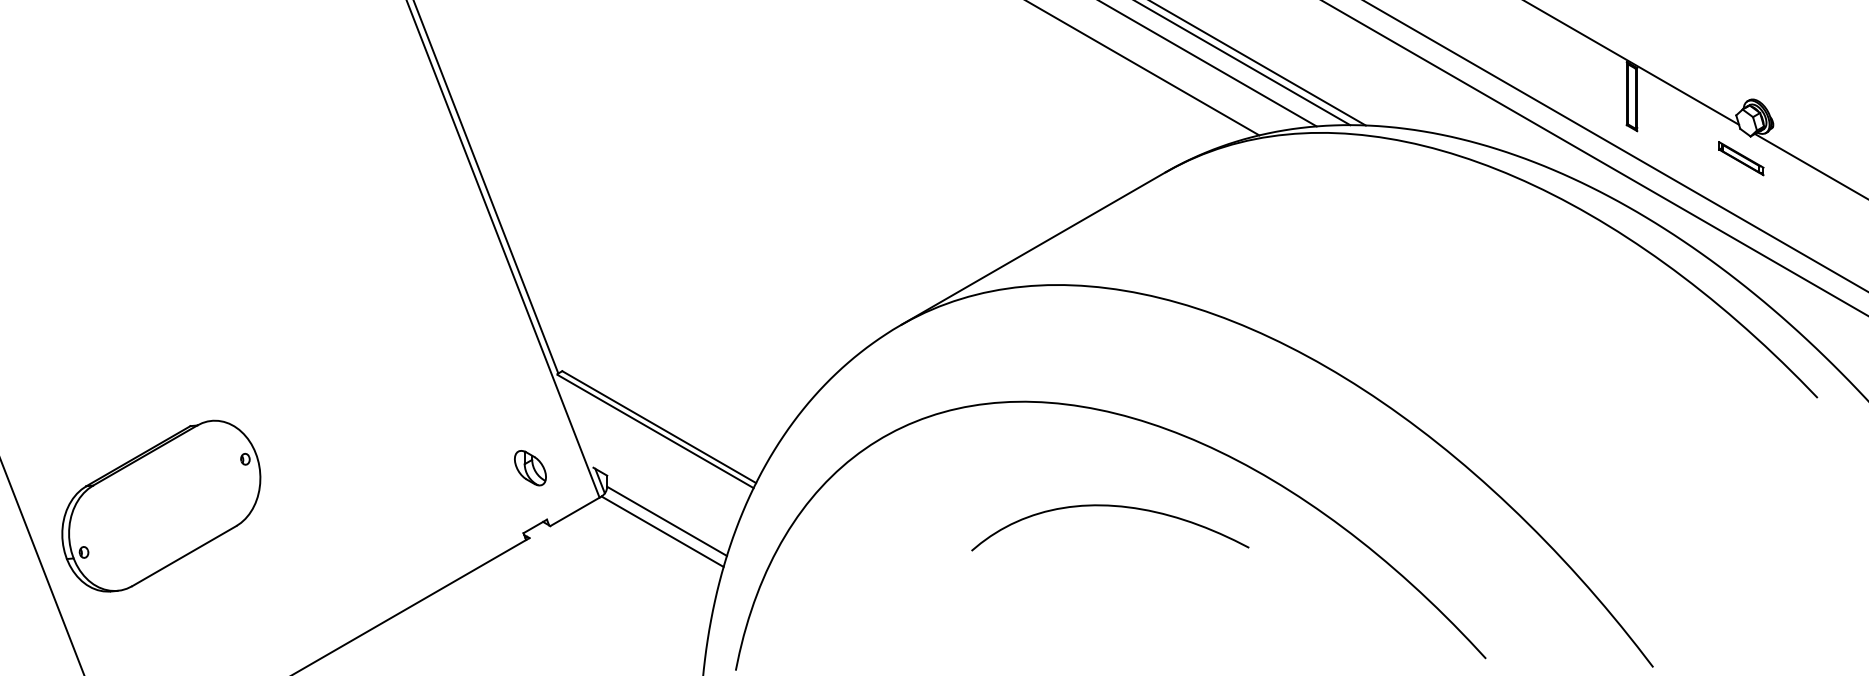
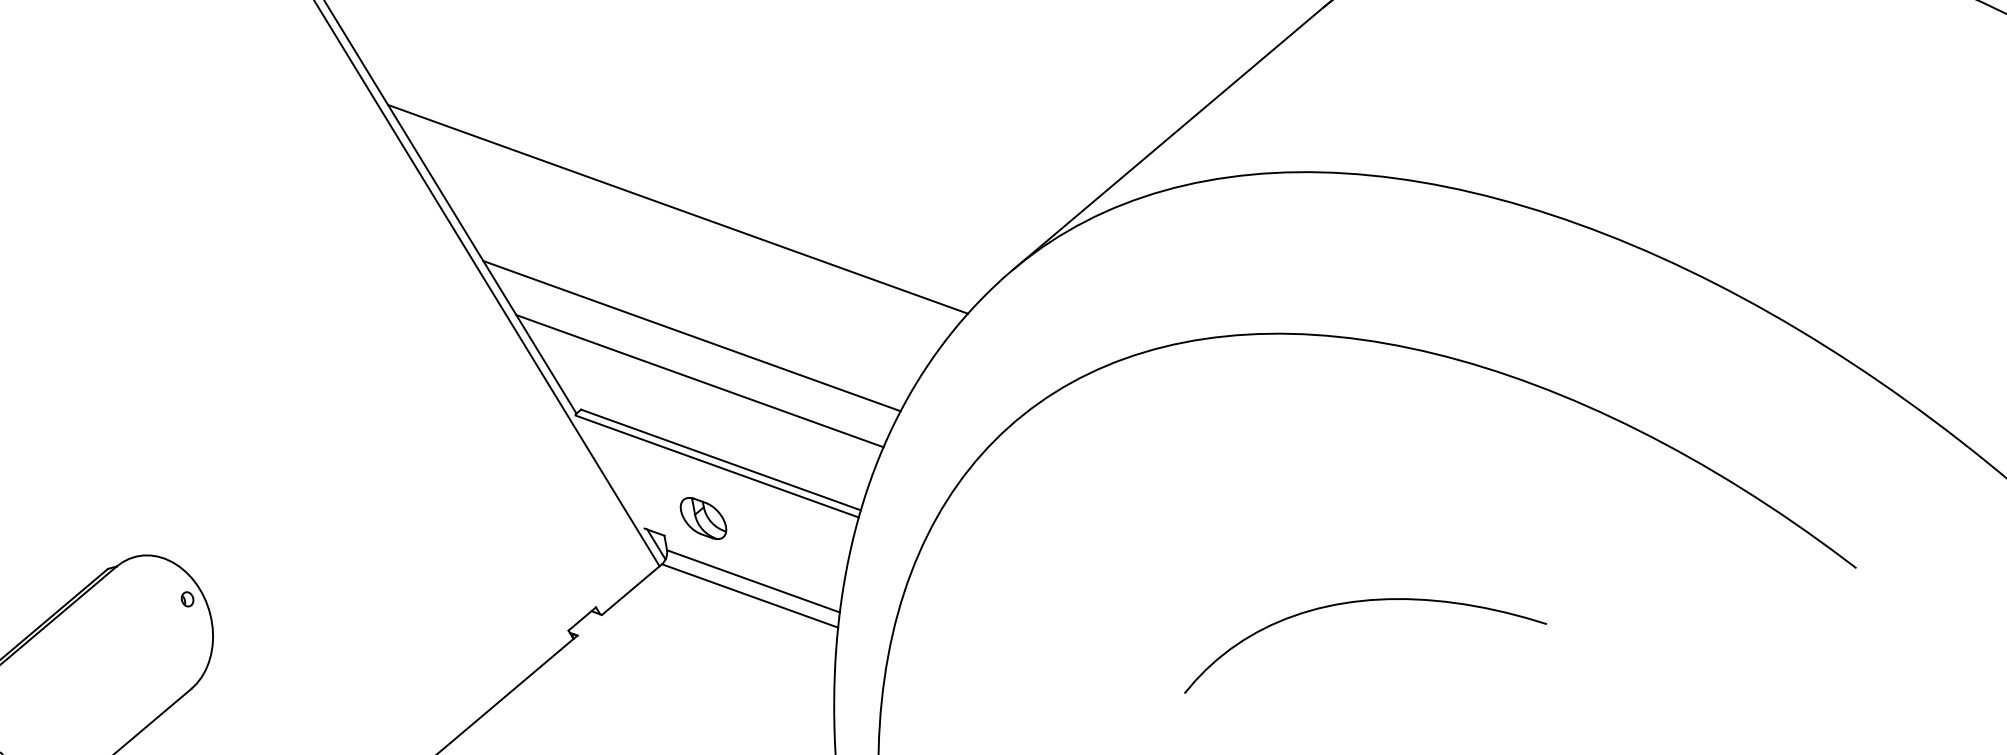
line: (660, 235) -> (677, 209), added
line: (653, 331) -> (691, 336), added
line: (653, 365) -> (699, 380), added
part: (530, 468) -> (703, 518), moved
curve: (1110, 506) -> (1355, 602), moved

